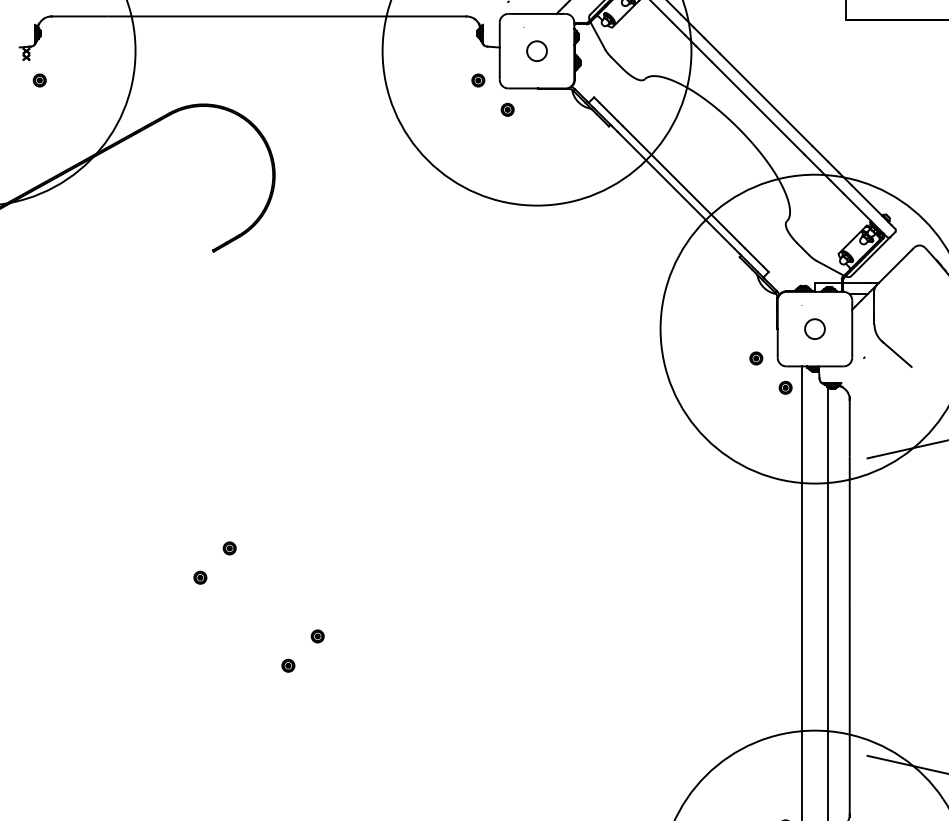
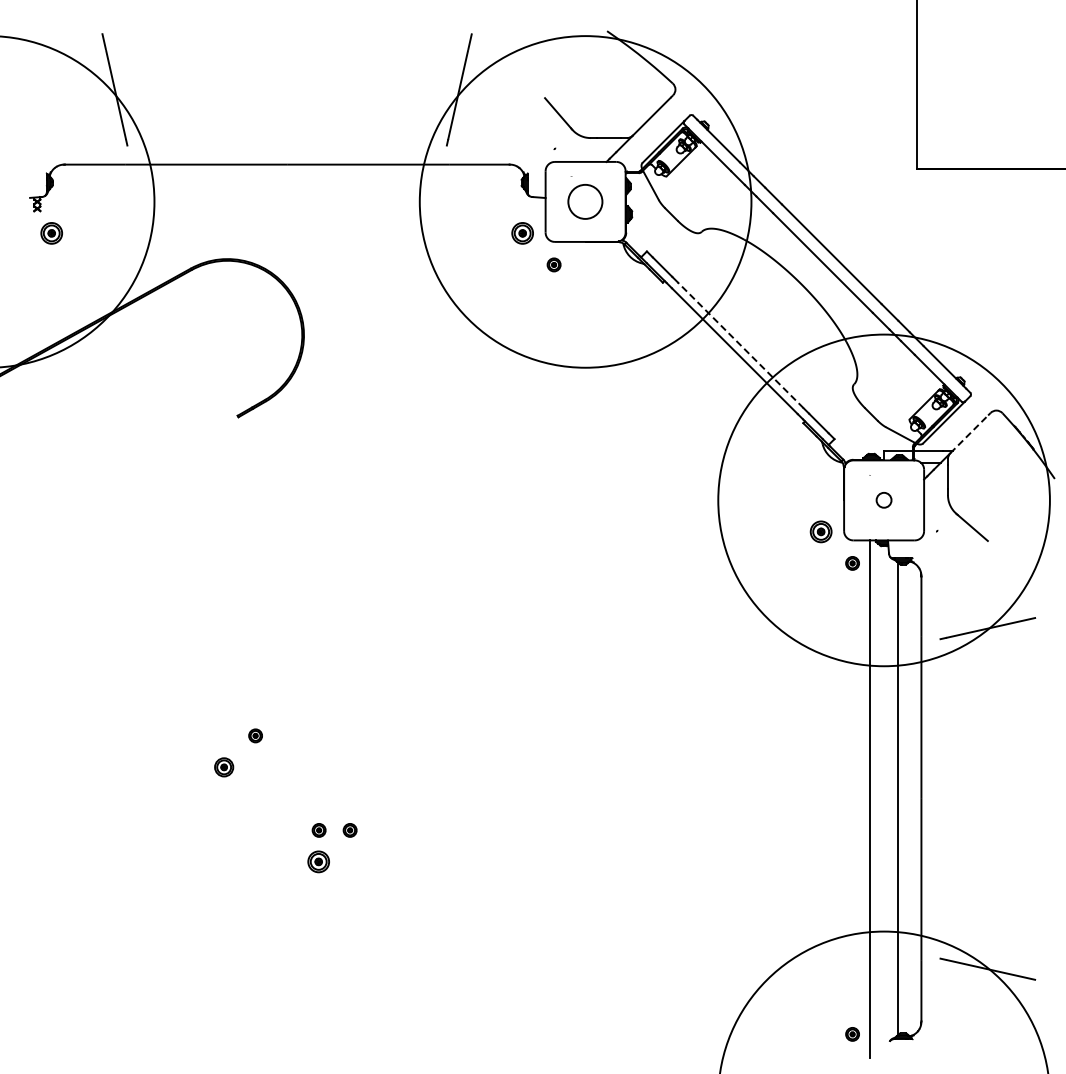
circle: (536, 50) -> (585, 201), size x1.6
part: (39, 80) -> (51, 233), size x1.6
part: (478, 80) -> (522, 233), size x1.6
line: (681, 184) -> (740, 345), solid -> dashed
line: (894, 267) -> (969, 434), solid -> dashed
circle: (814, 328) -> (883, 499), size x0.7
part: (755, 358) -> (820, 531), size x1.6
part: (199, 577) -> (223, 767), size x1.4
part: (288, 636) -> (318, 830), added
part: (288, 665) -> (318, 861), size x1.6

